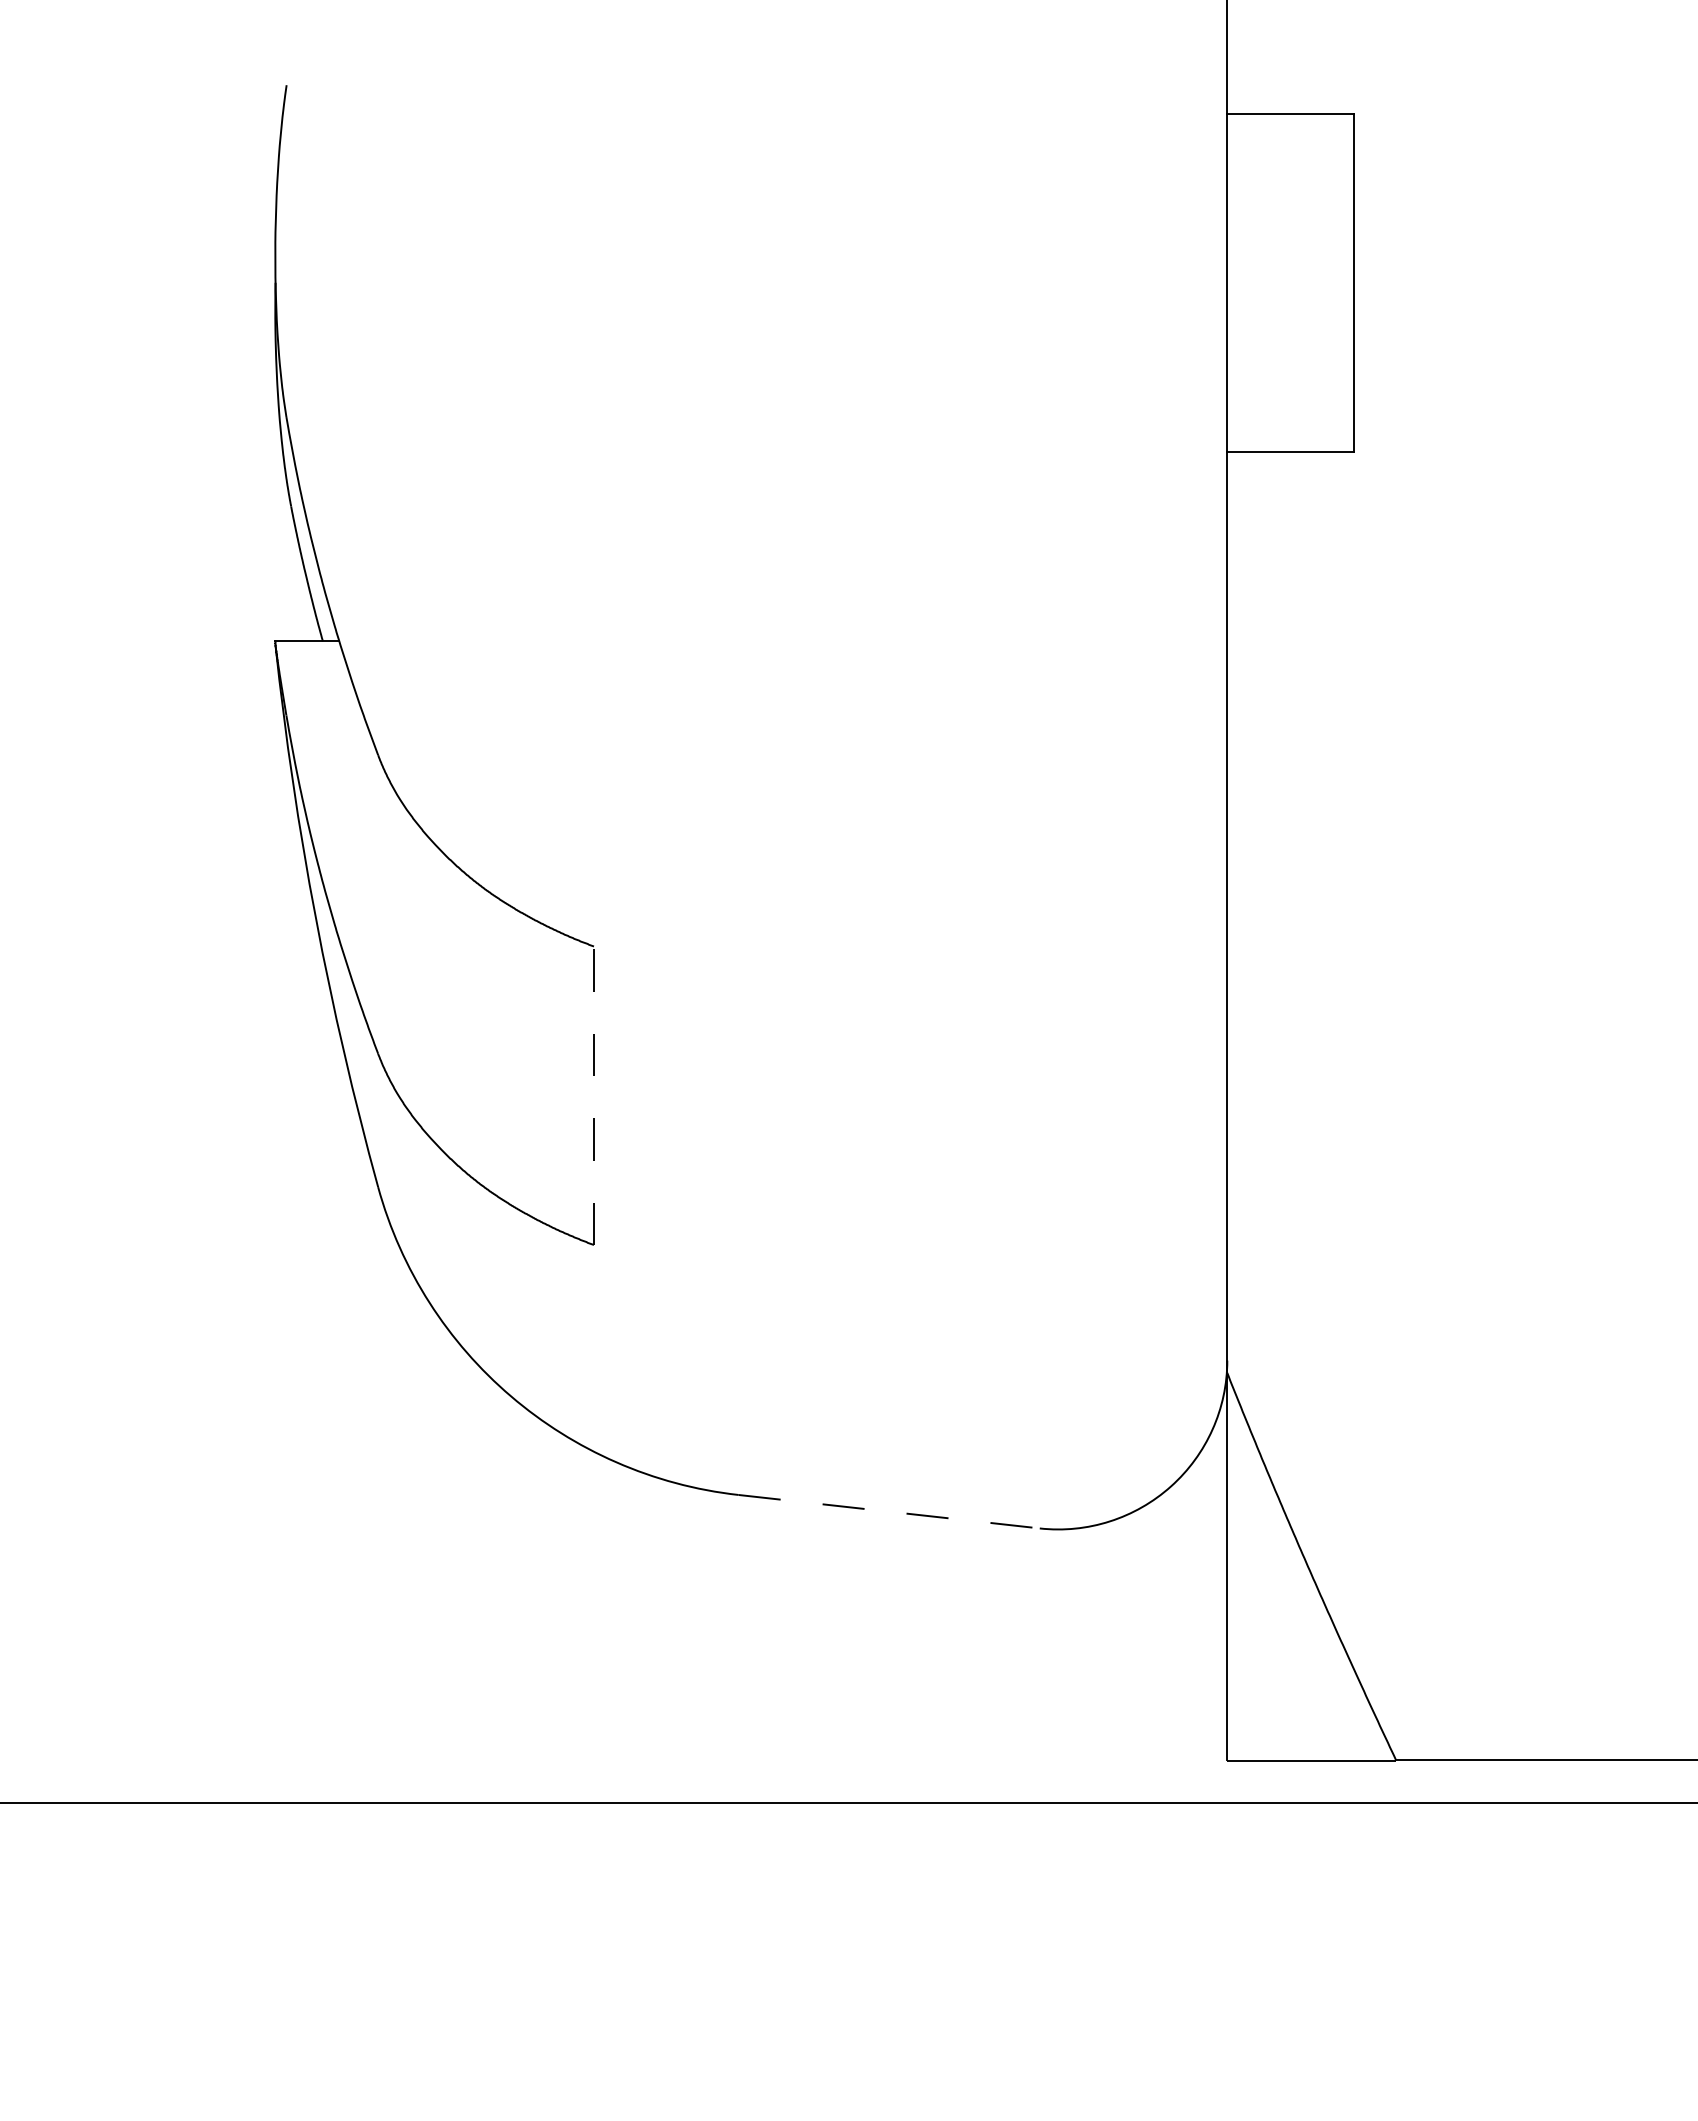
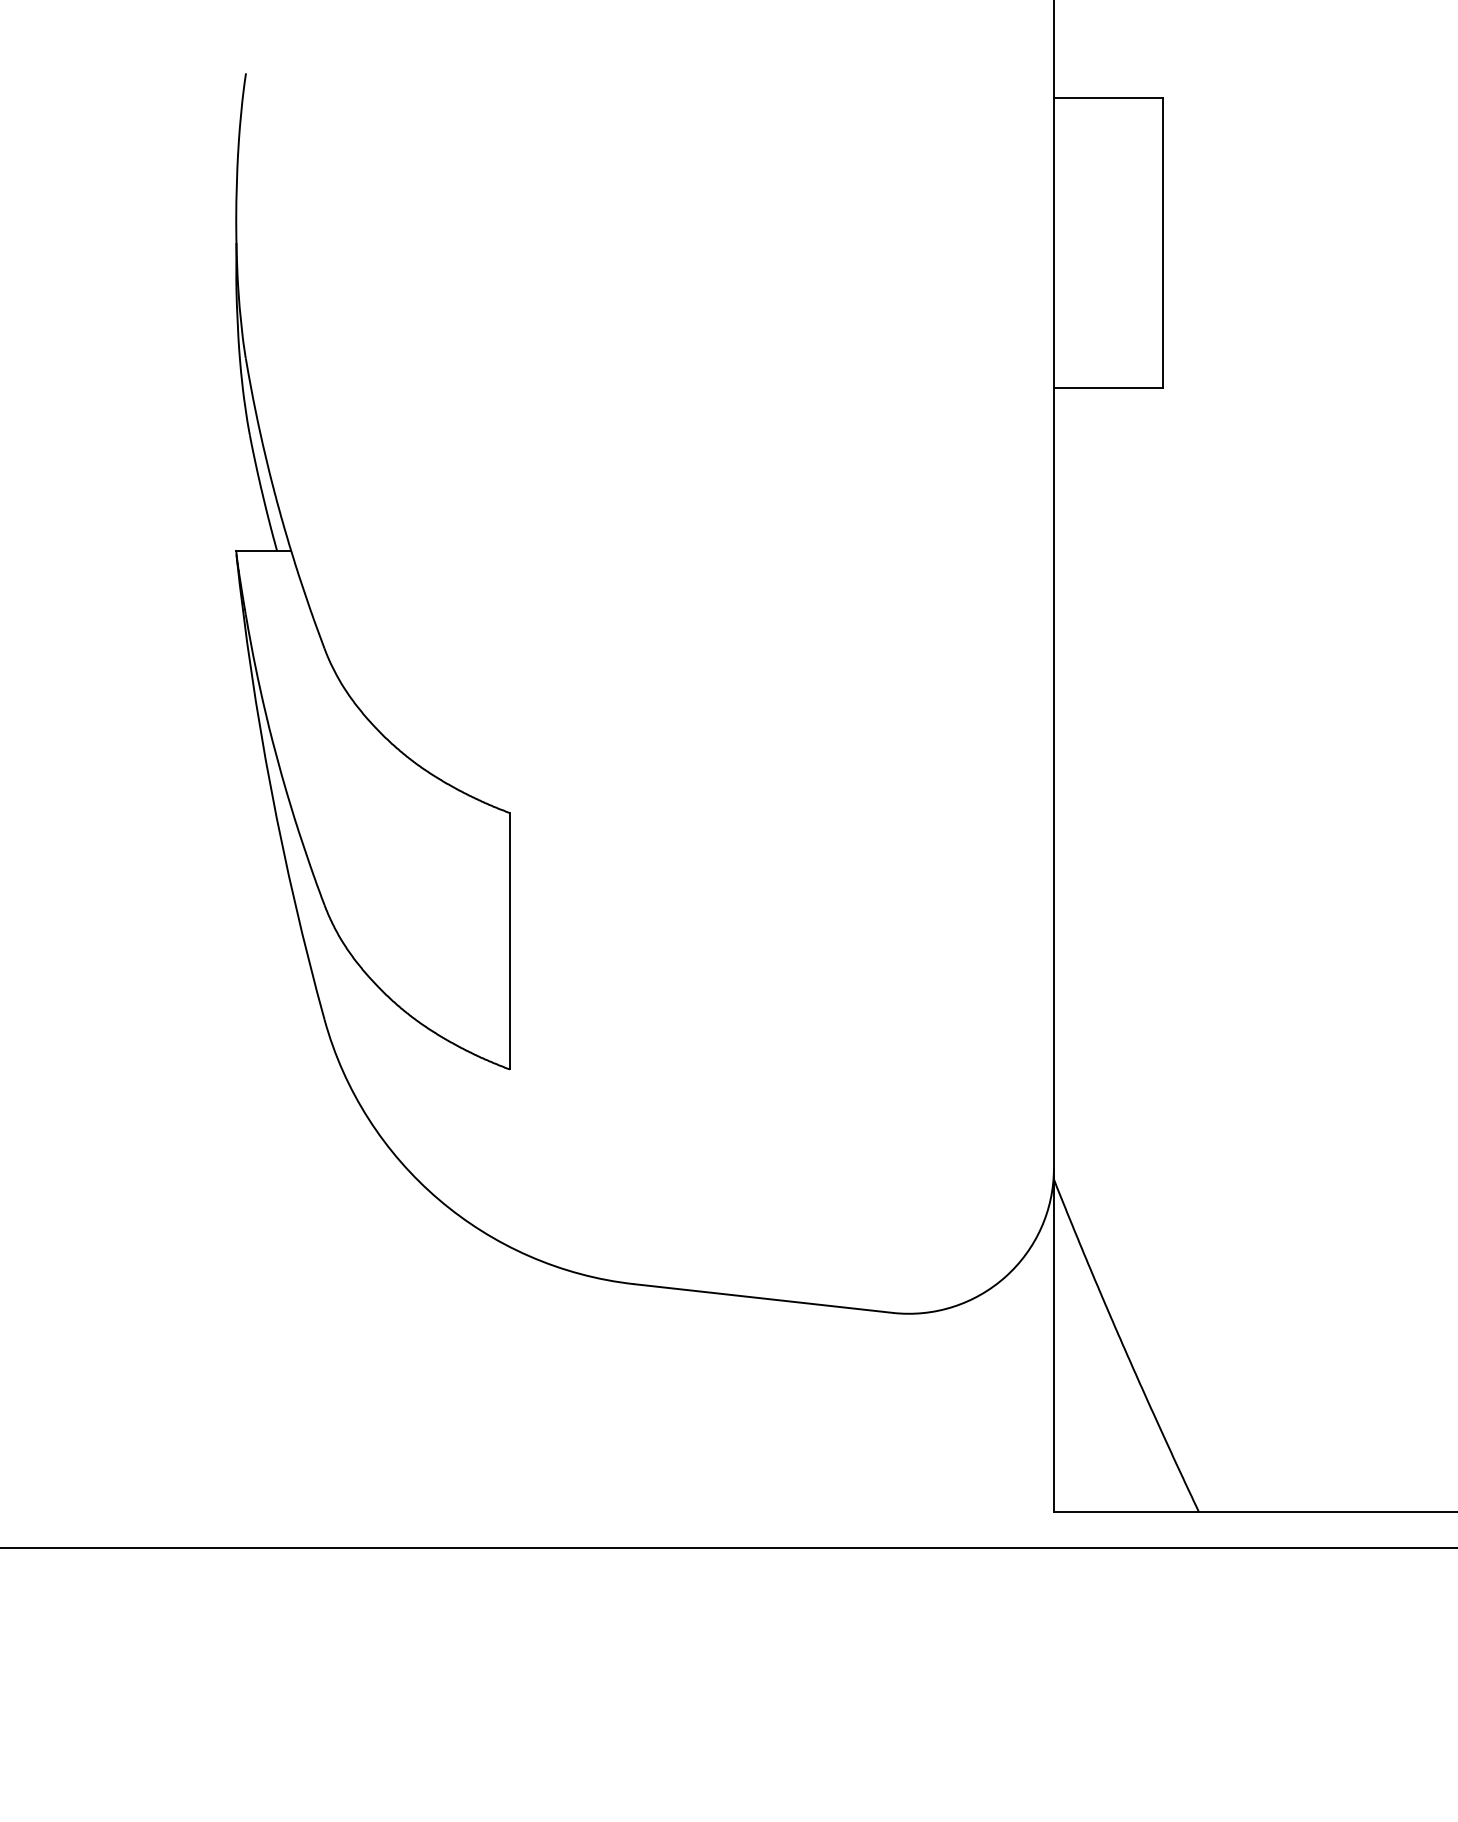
line: (594, 1095) -> (510, 941), dashed -> solid
line: (889, 1511) -> (763, 1298), dashed -> solid

